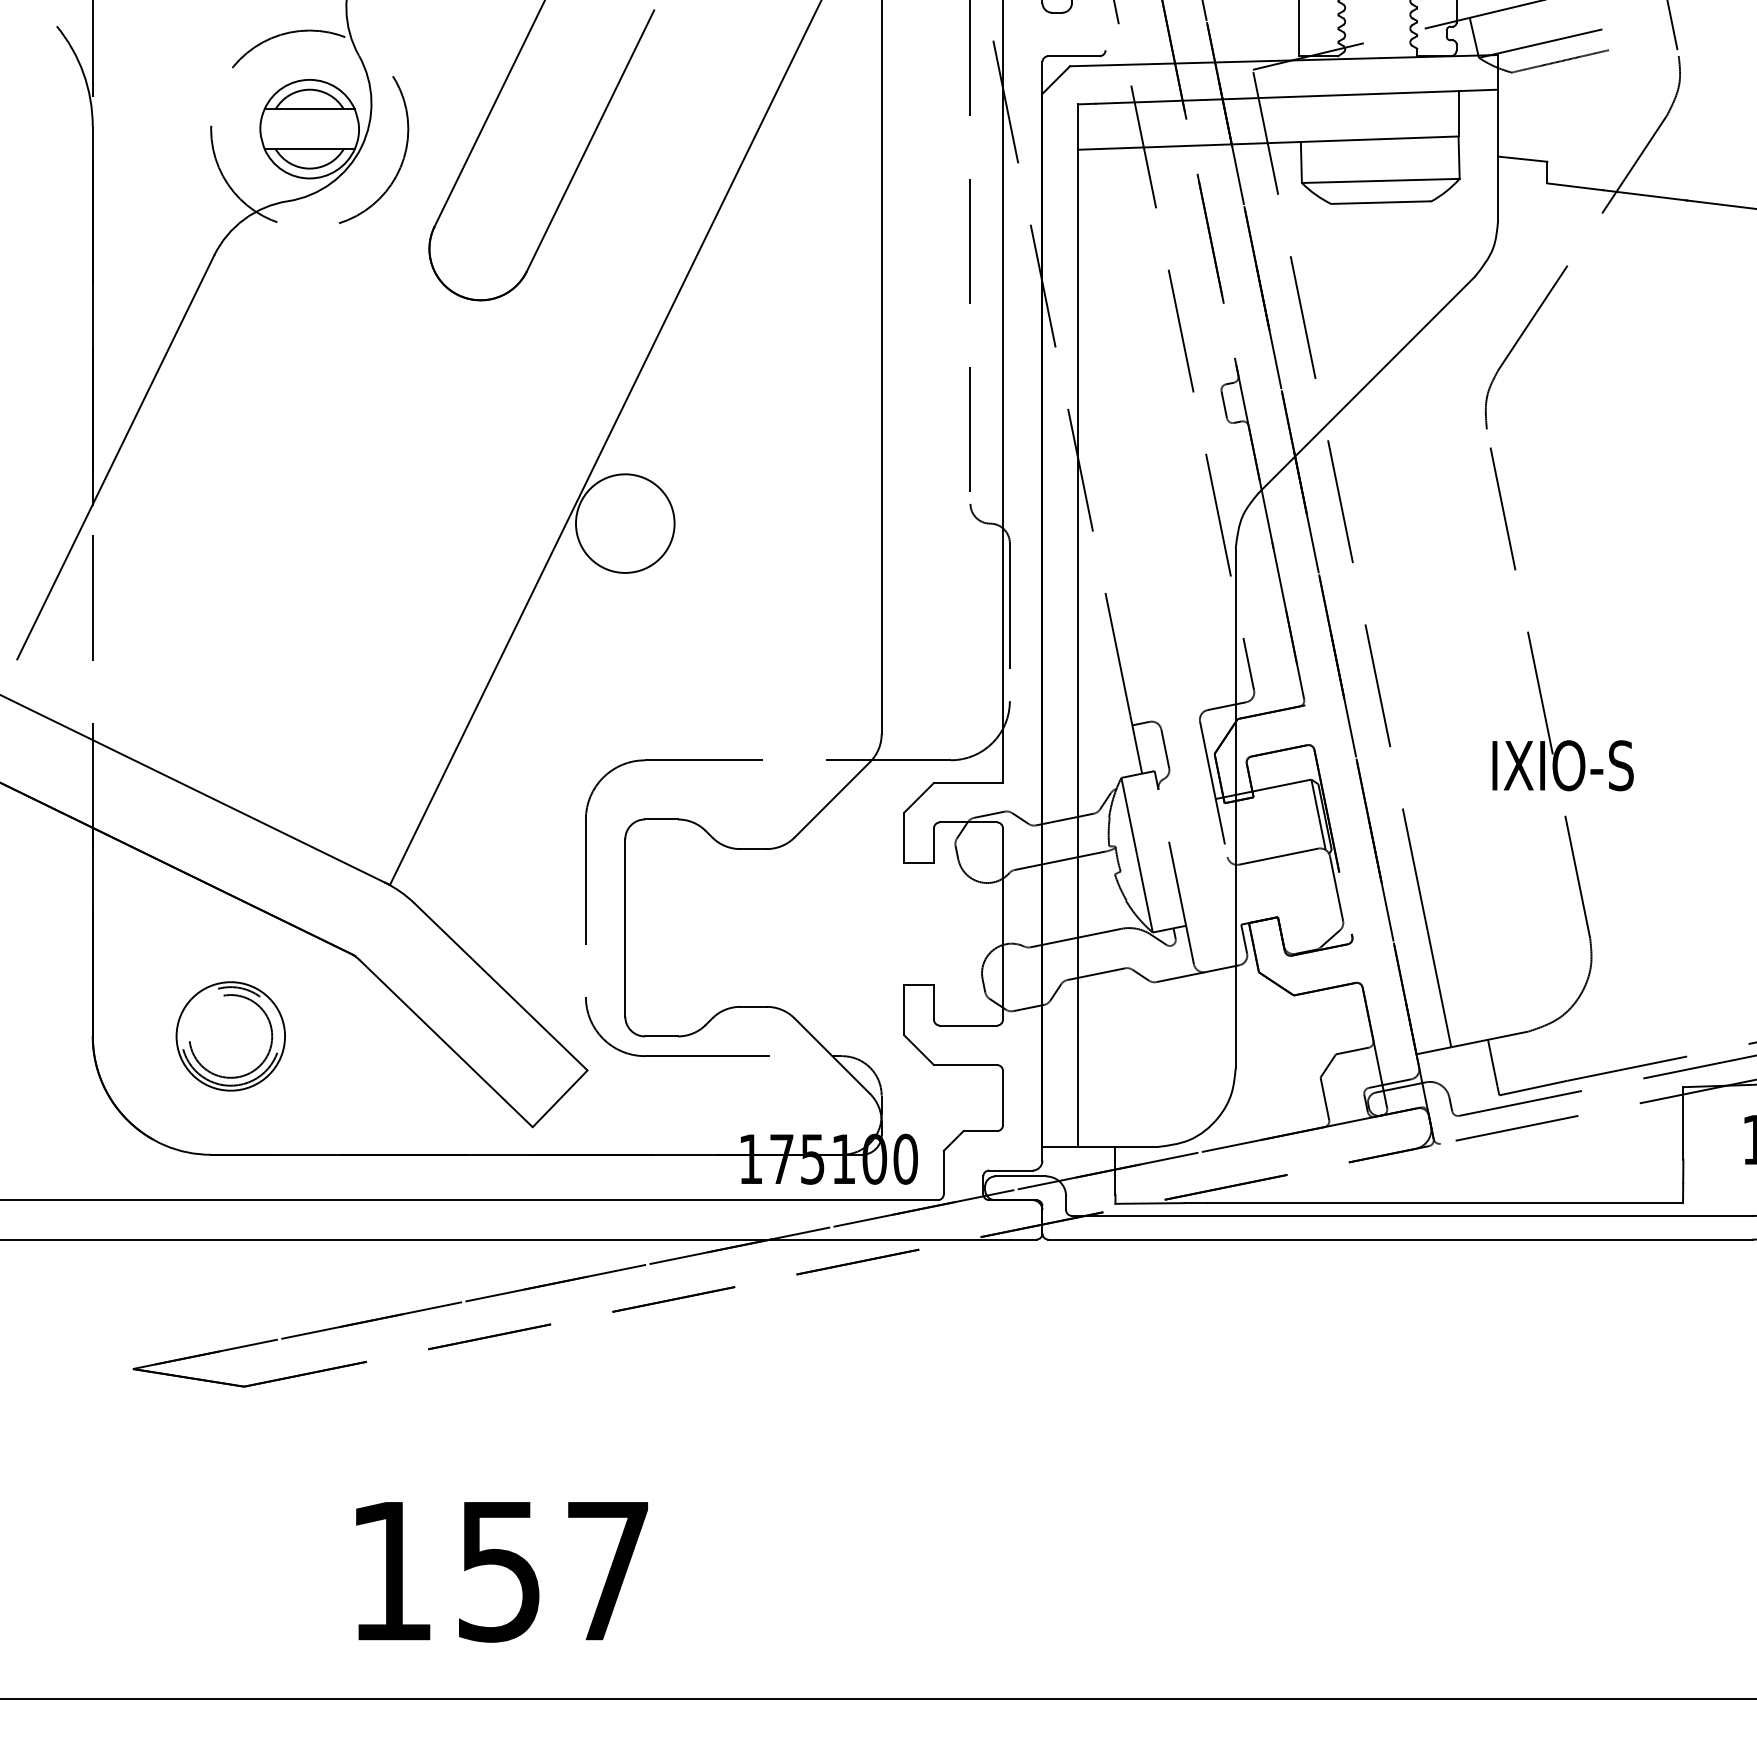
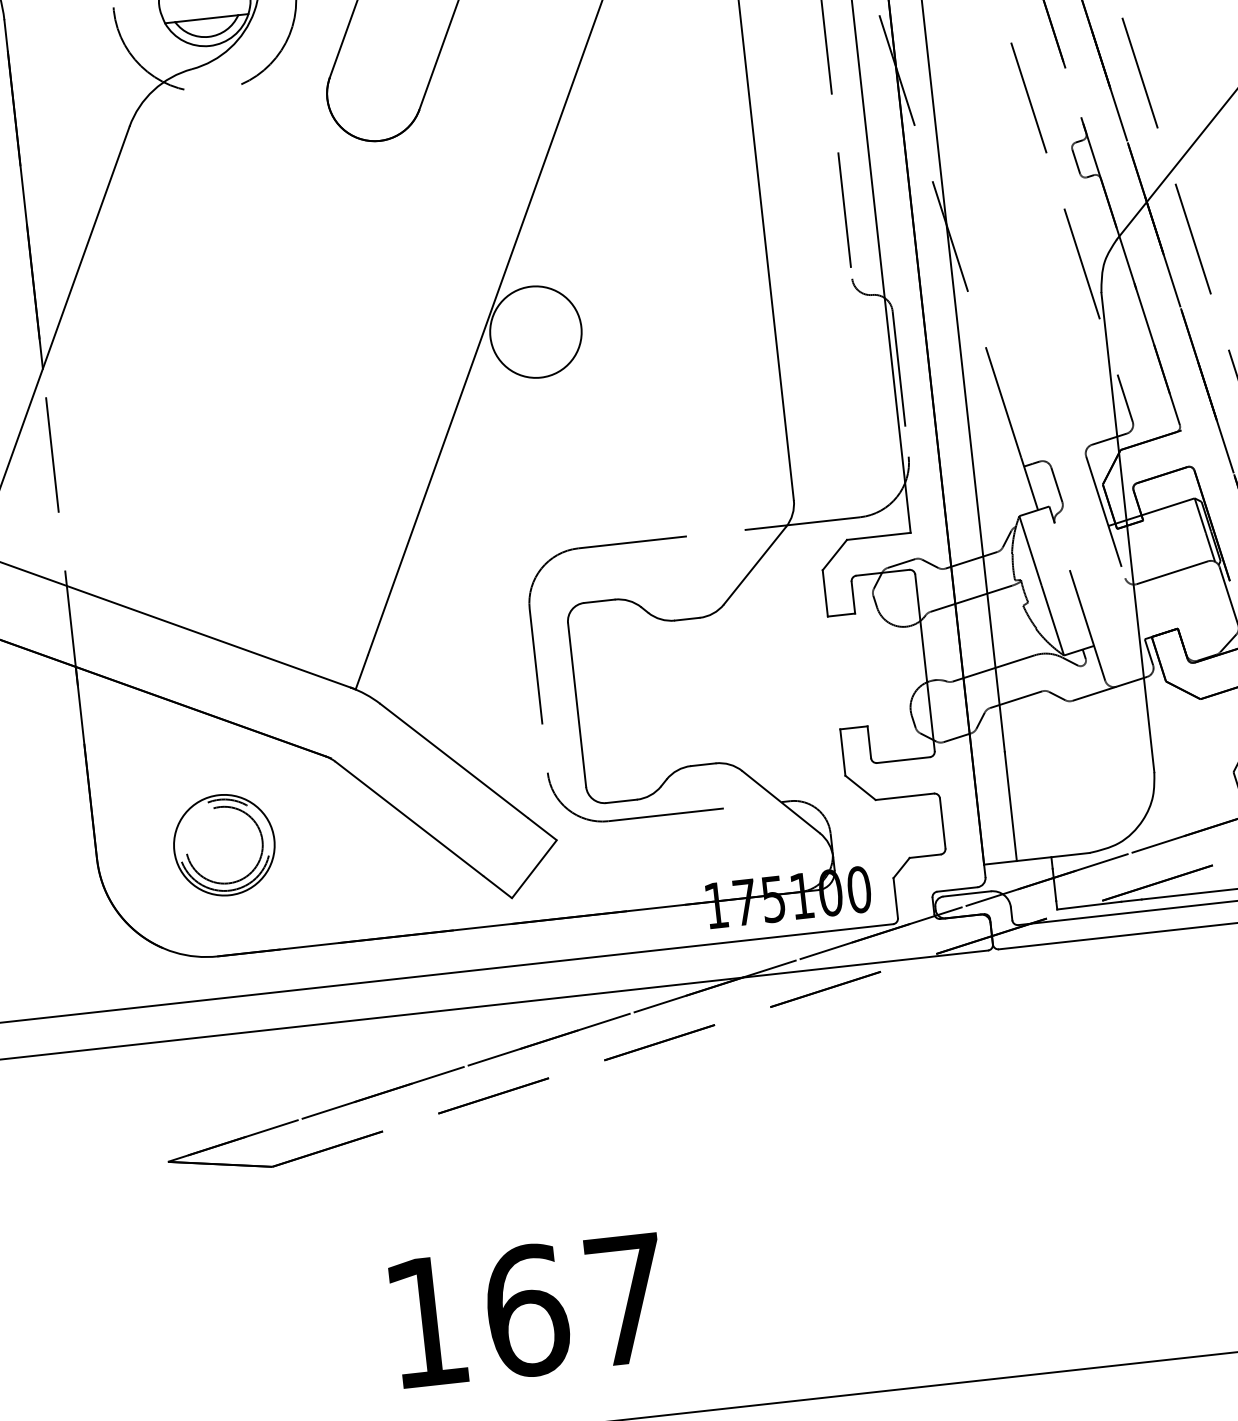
text: (500, 1570) -> (527, 1310), 157 -> 167

